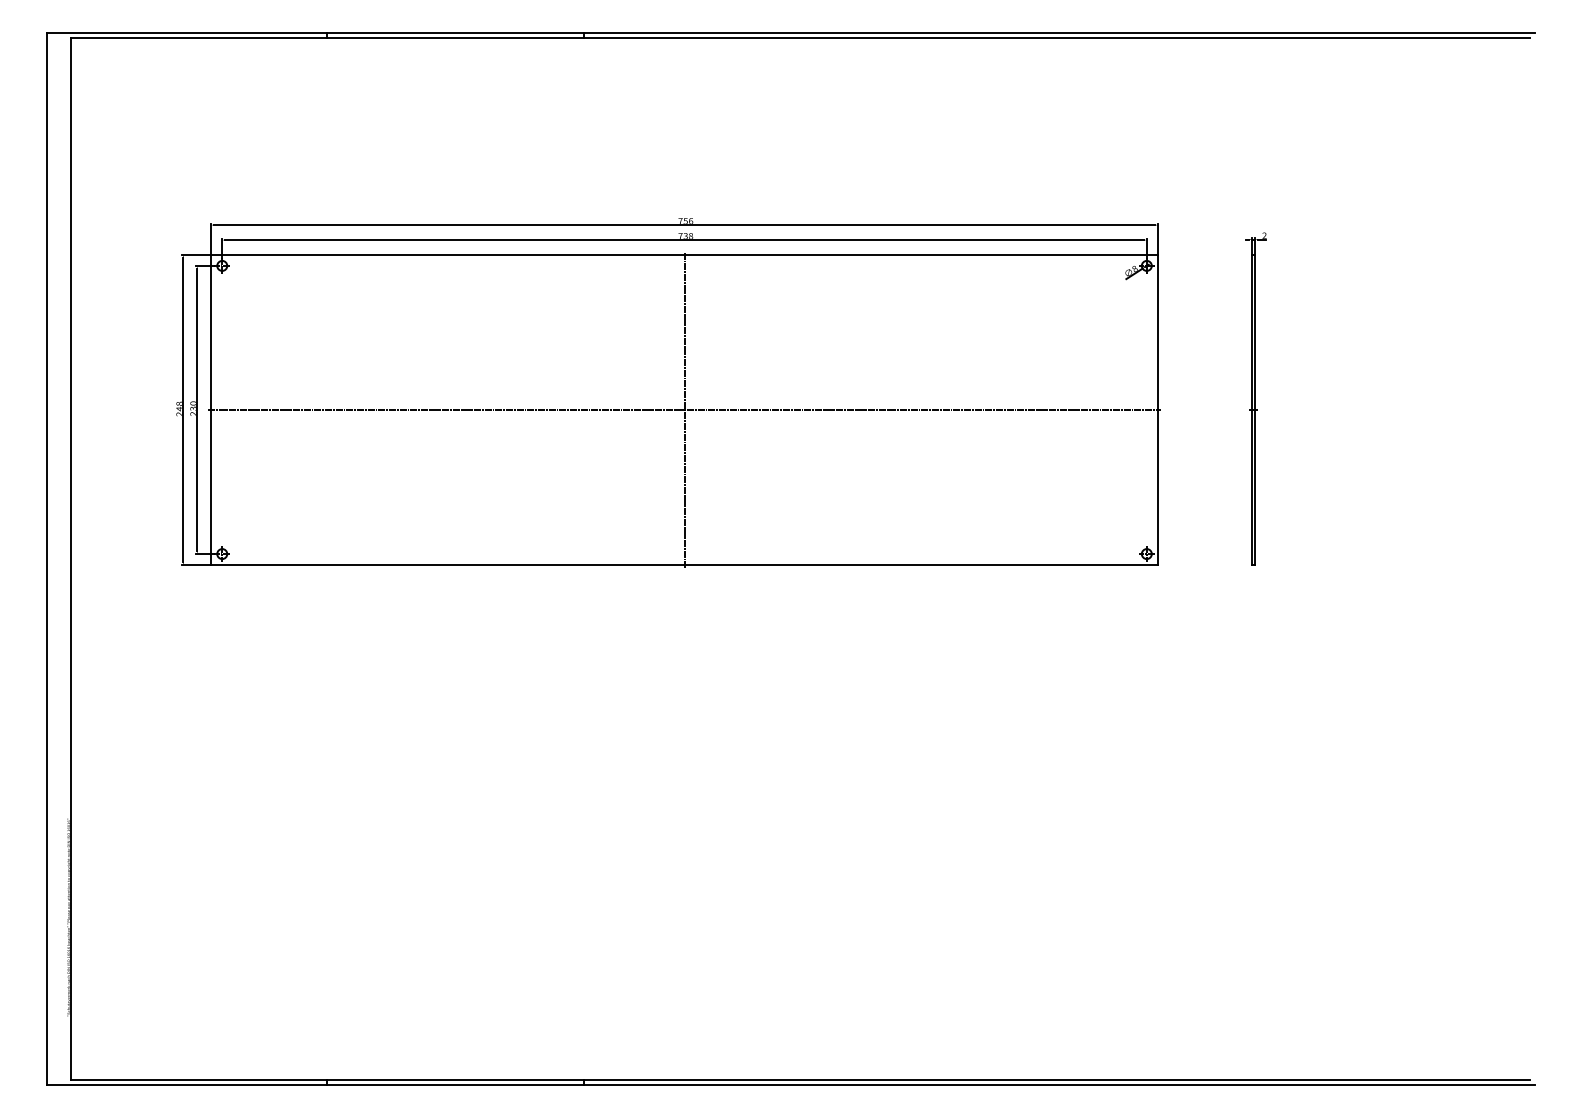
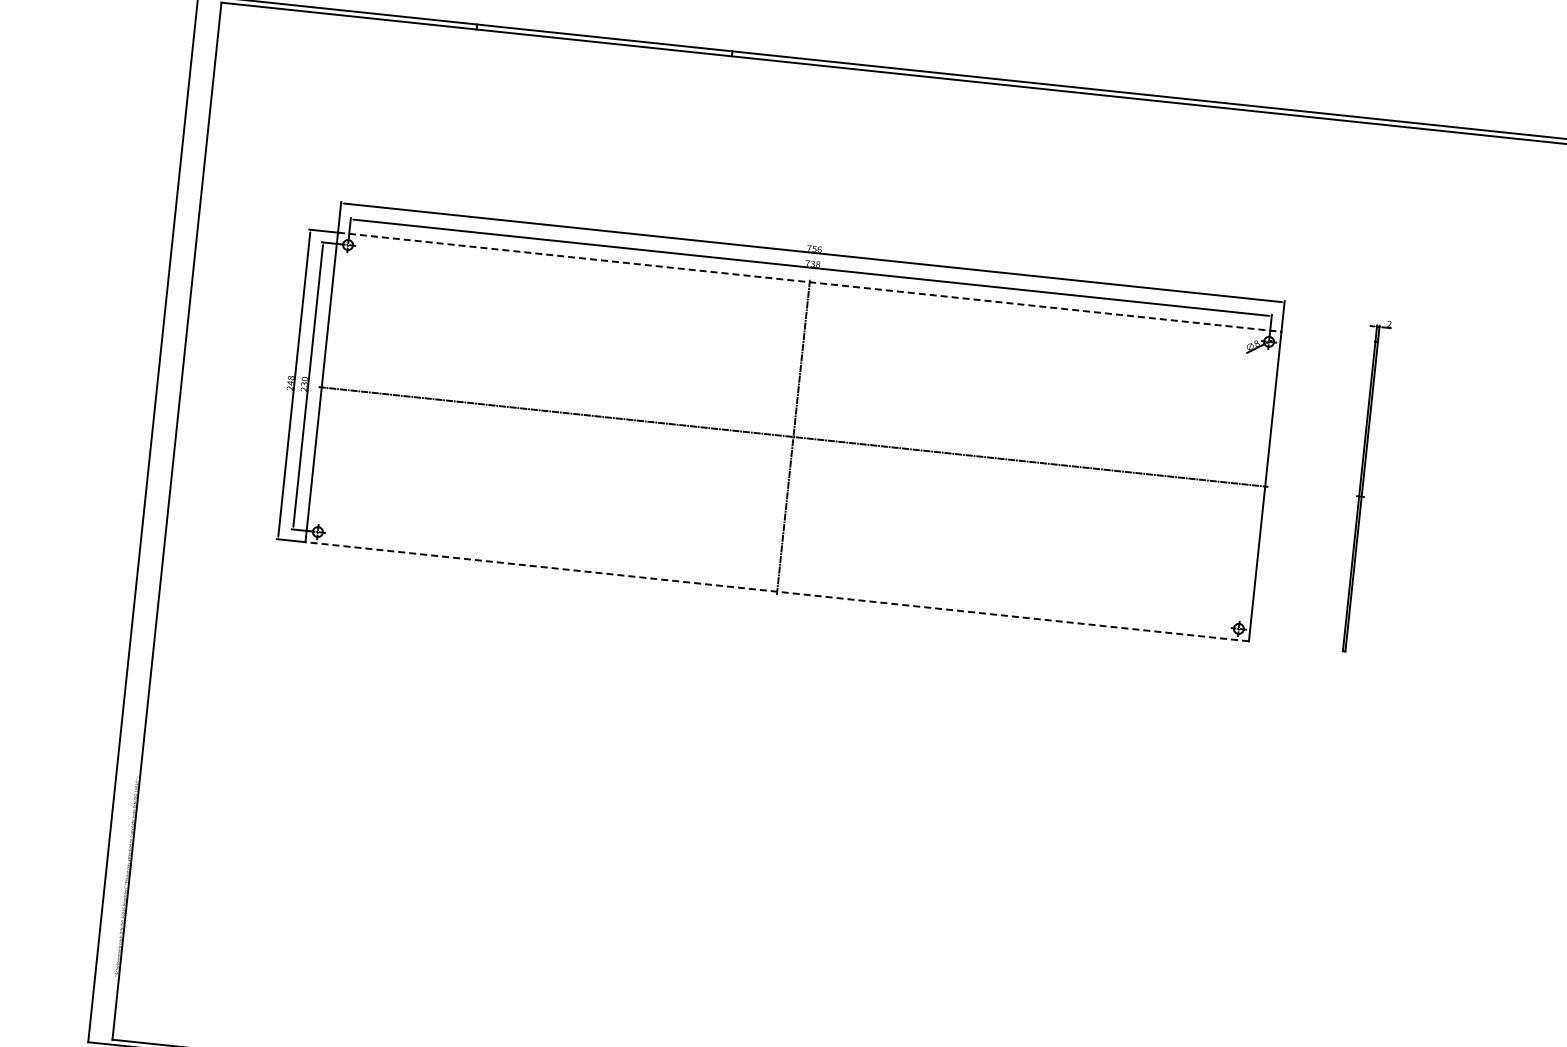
line: (684, 254) -> (809, 282), solid -> dashed
line: (684, 565) -> (777, 591), solid -> dashed

